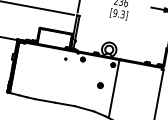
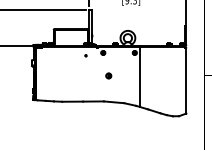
part: (100, 85) -> (108, 75), moved

